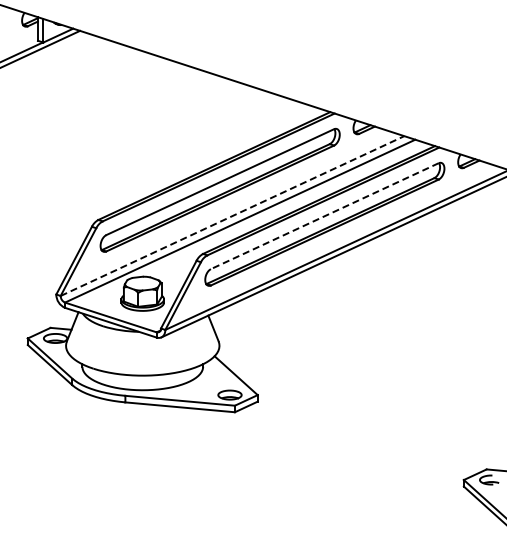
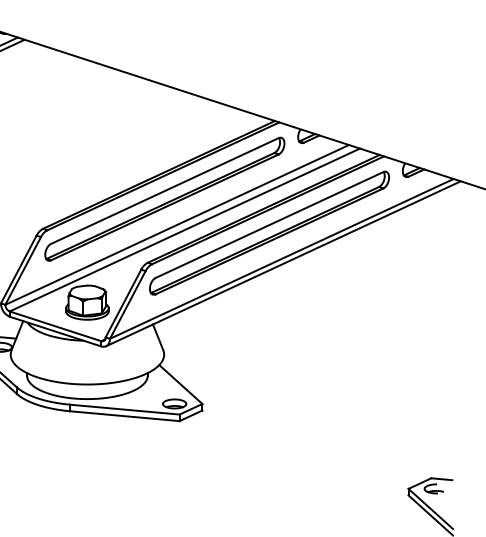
line: (232, 215) -> (177, 224), dashed -> solid
line: (324, 216) -> (269, 225), dashed -> solid

